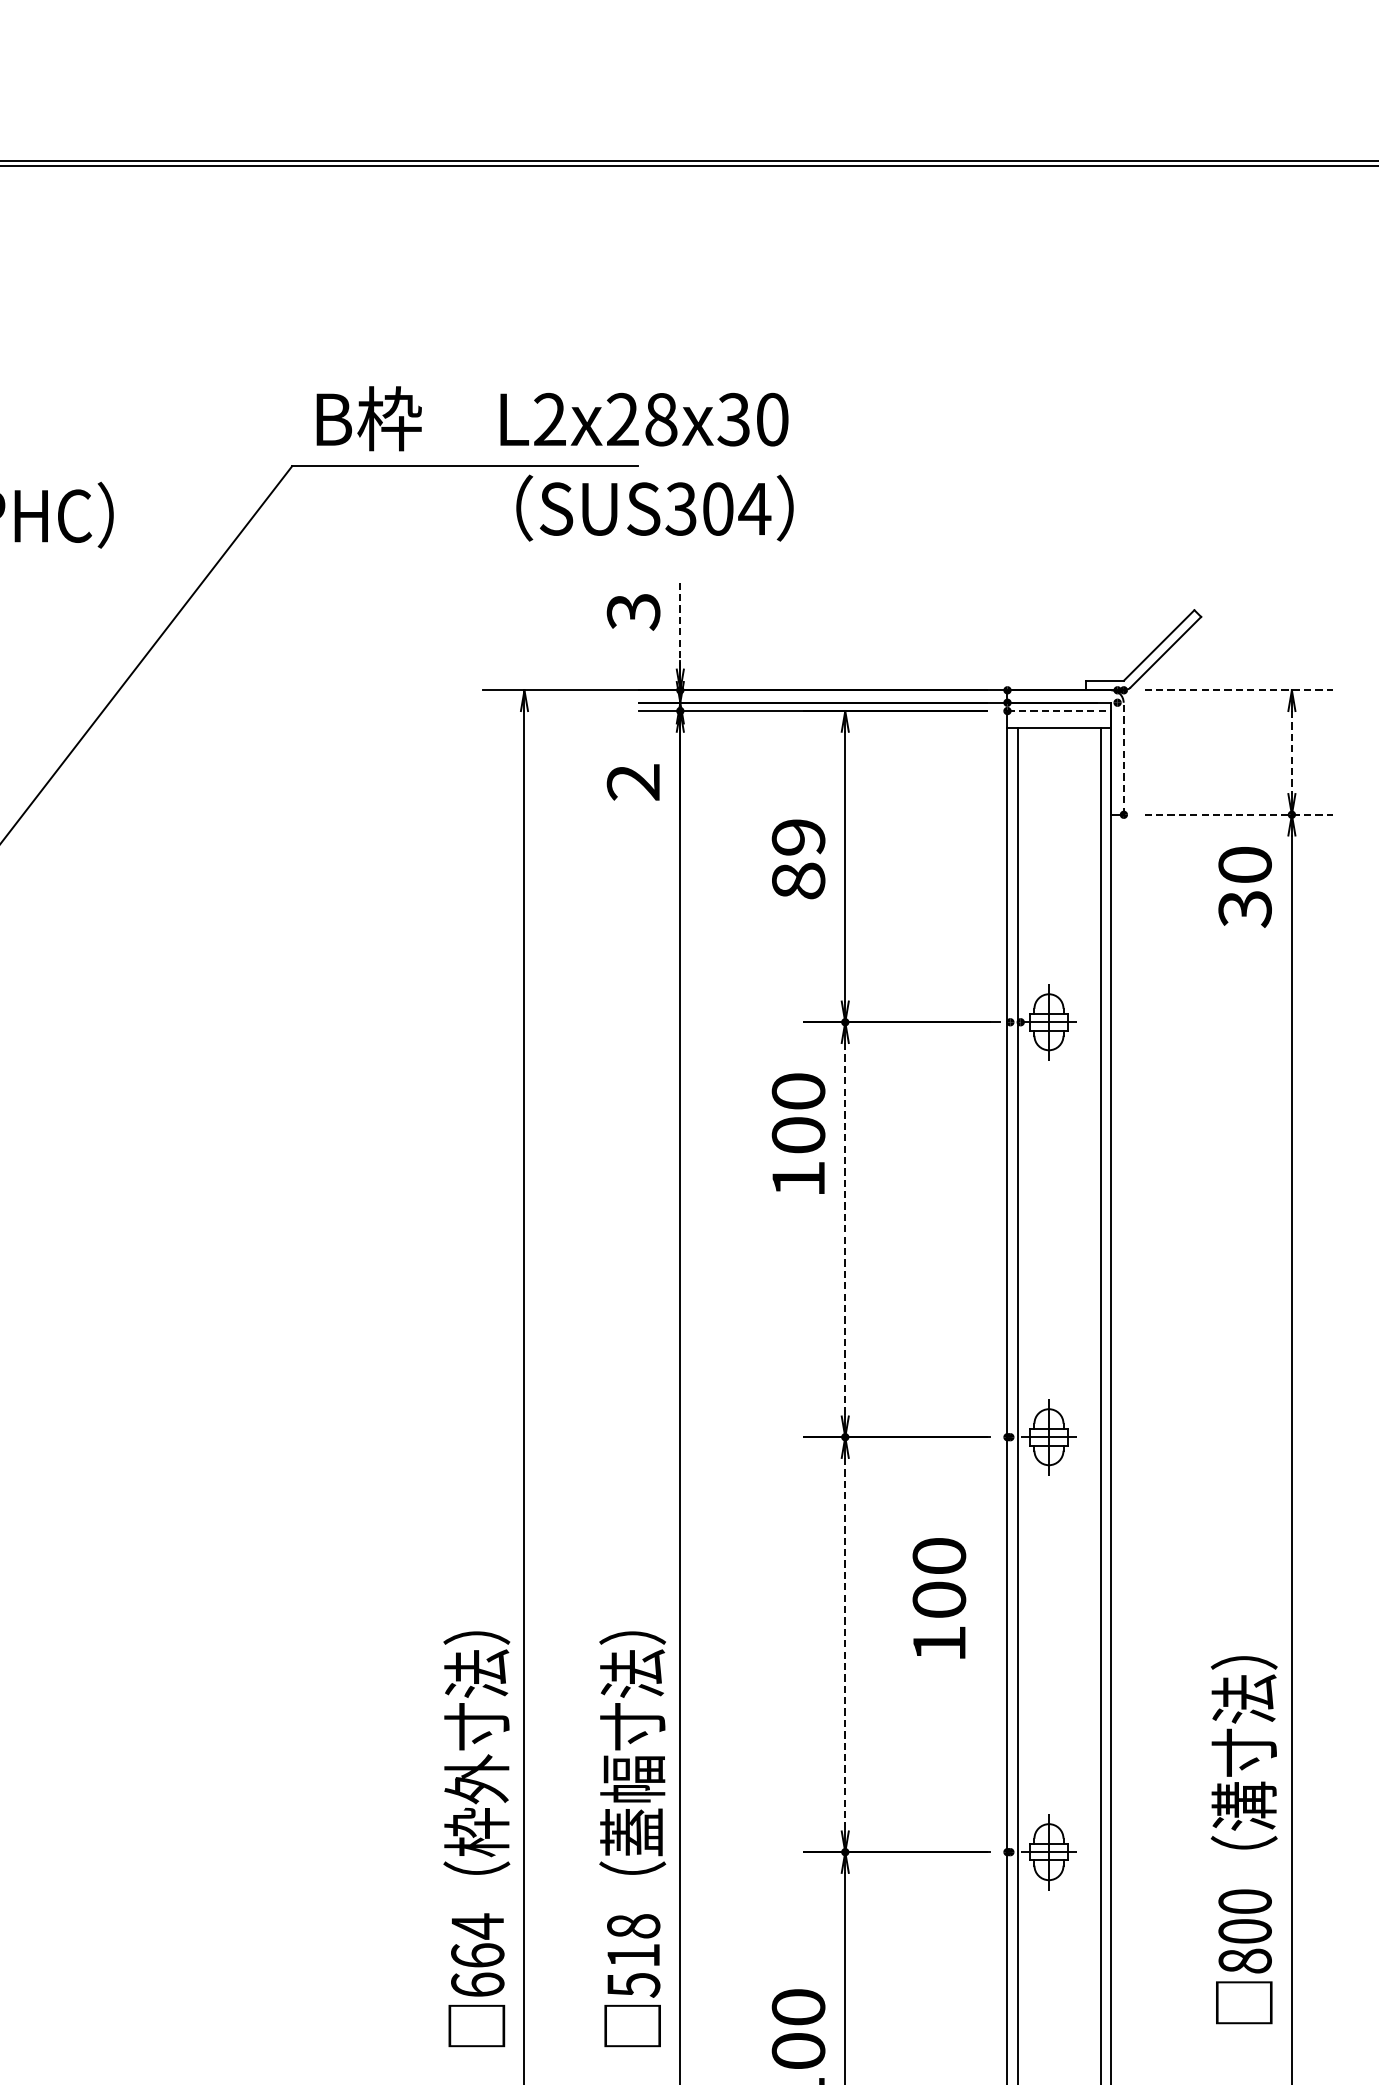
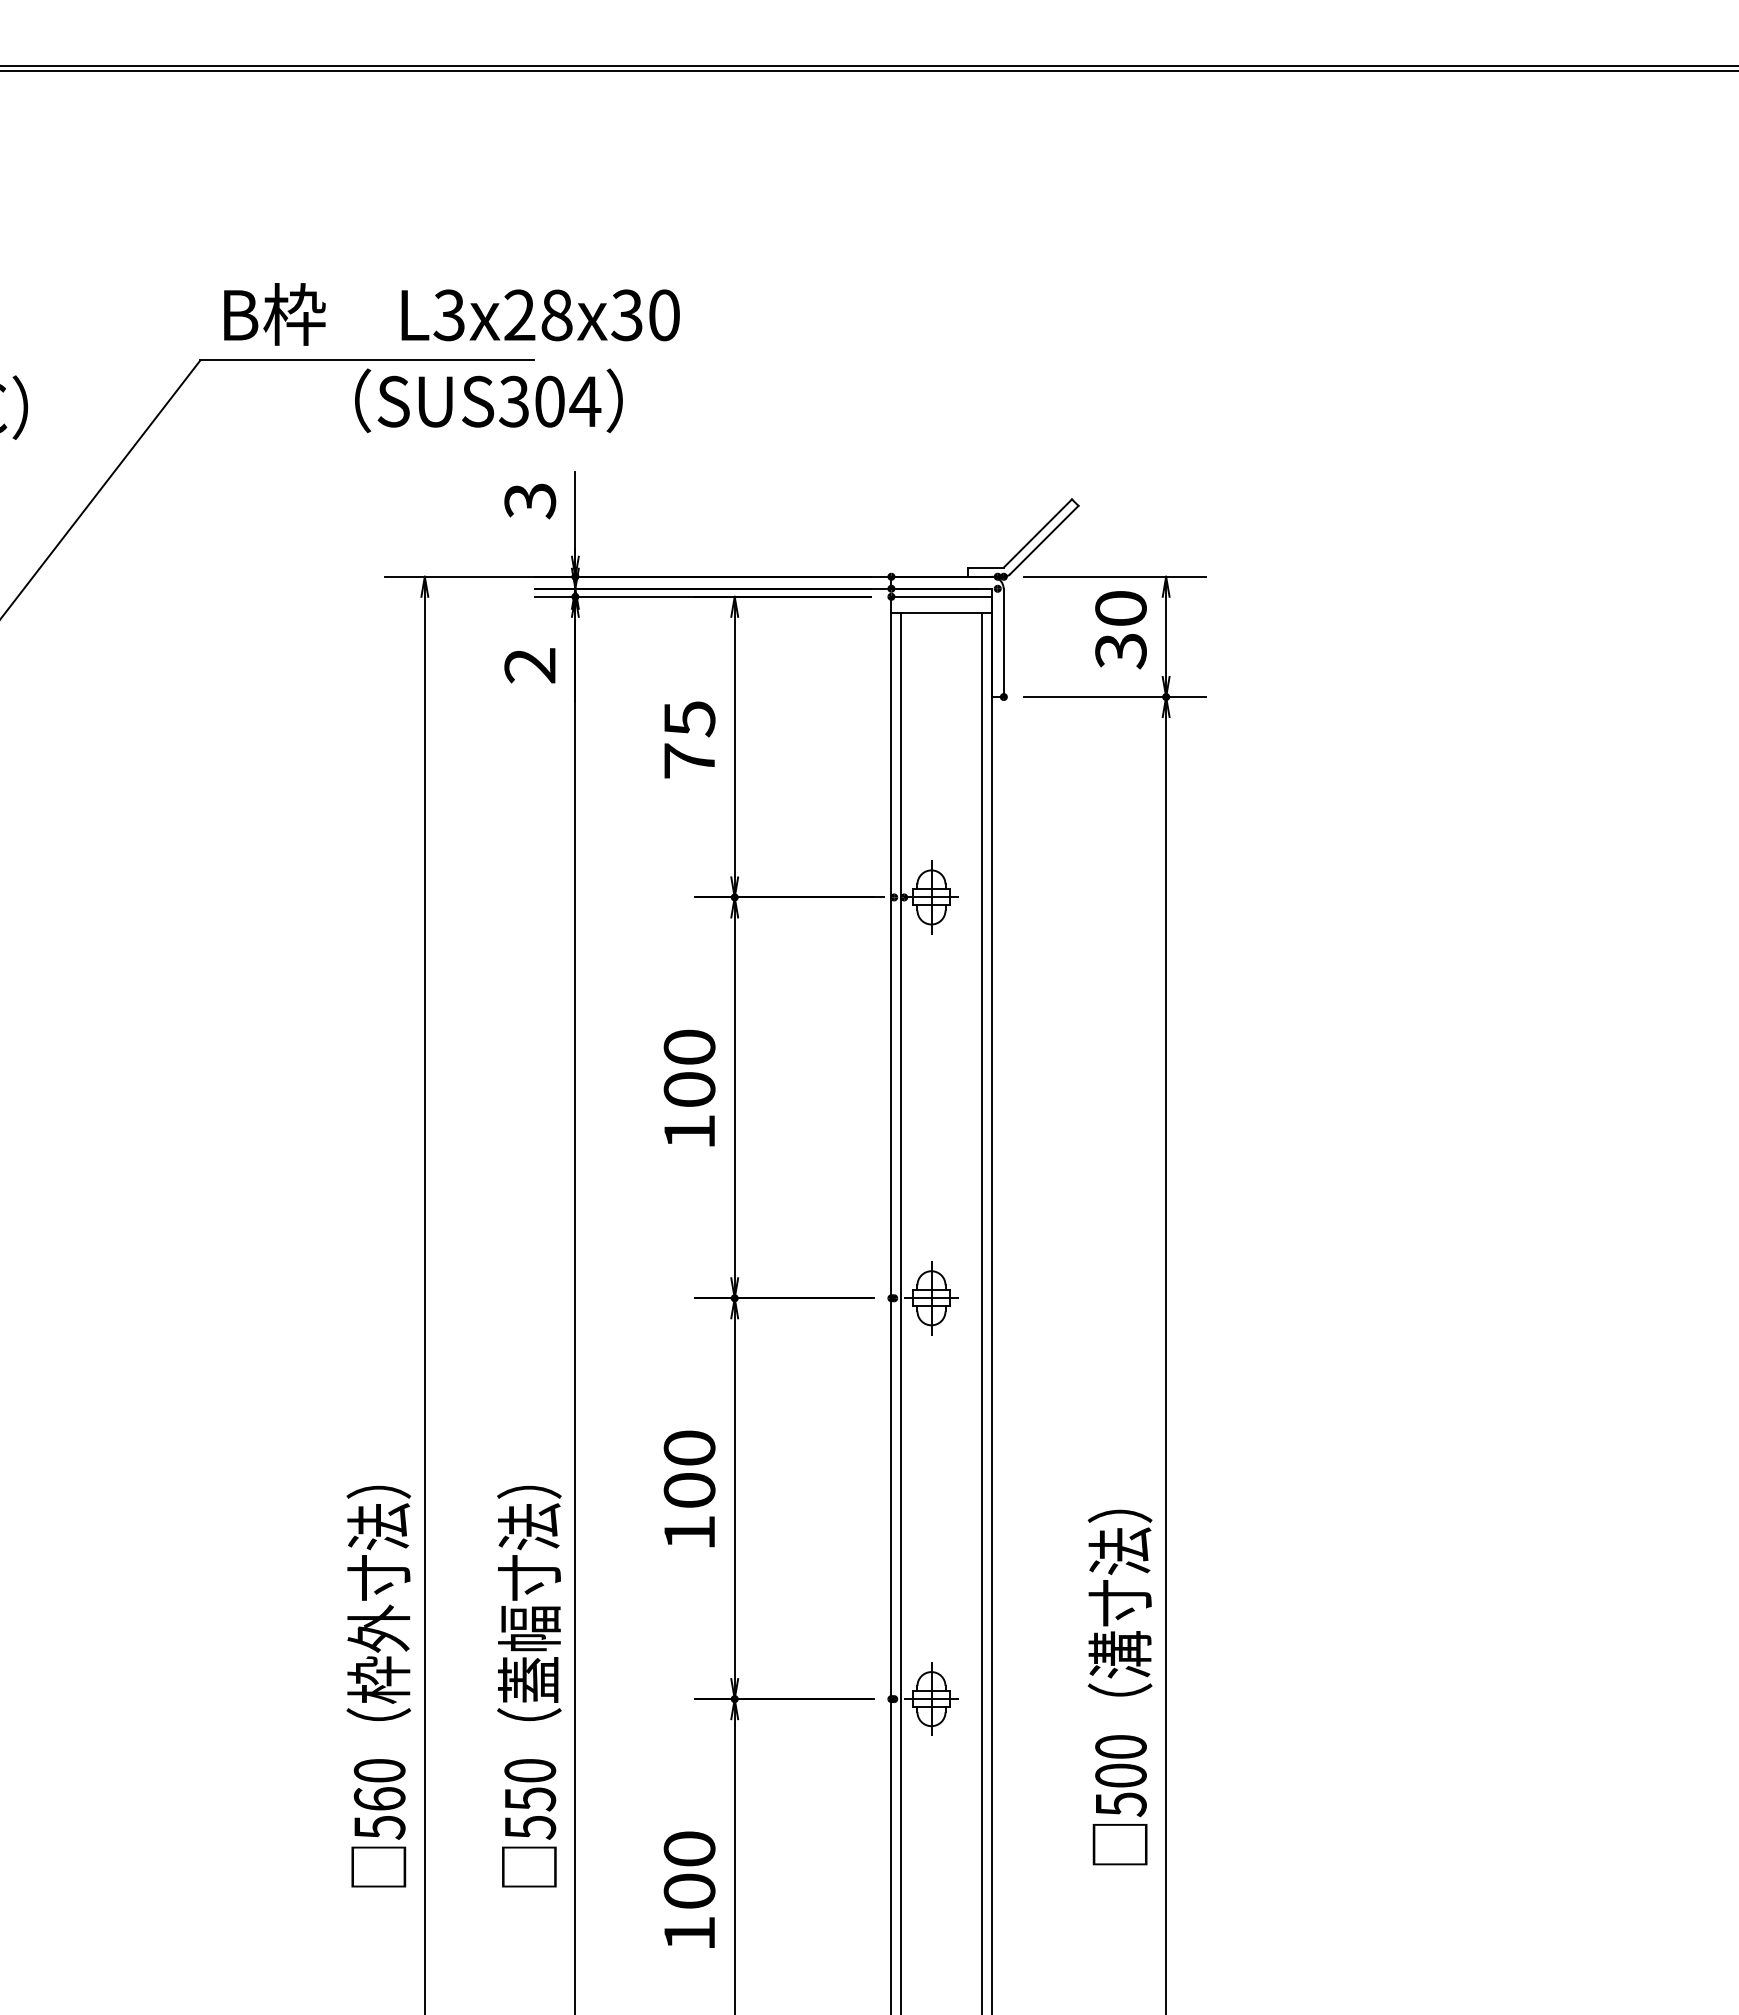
text: (548, 419) -> (448, 315), L2x28x30 -> L3x28x30
text: (654, 507) -> (488, 400), moved
line: (680, 624) -> (575, 513), dashed -> solid
line: (1239, 690) -> (1115, 576), dashed -> solid
line: (1060, 710) -> (942, 596), dashed -> solid
line: (1292, 753) -> (1166, 637), dashed -> solid
line: (1123, 758) -> (1003, 642), dashed -> solid
line: (1239, 815) -> (1115, 697), dashed -> solid
text: (798, 858) -> (689, 739), 89 -> 75
text: (1244, 887) -> (1120, 630), moved
text: (798, 1133) -> (689, 1087), moved
line: (845, 1230) -> (734, 1098), dashed -> solid
text: (939, 1597) -> (689, 1488), moved
line: (845, 1645) -> (734, 1499), dashed -> solid
text: (633, 1941) -> (530, 1785), 518 -> 550
text: (477, 1955) -> (379, 1798), 664 -> 560
text: (1244, 1961) -> (1120, 1804), 800 -> 500

